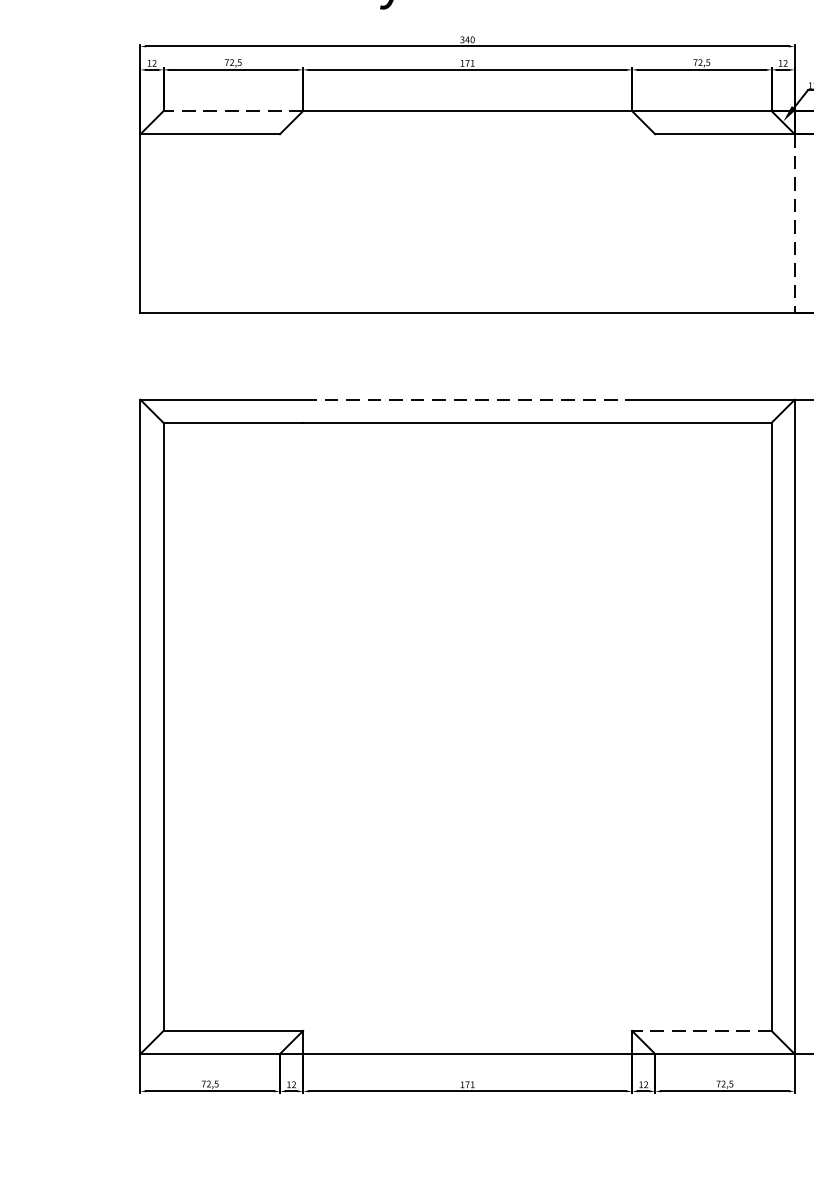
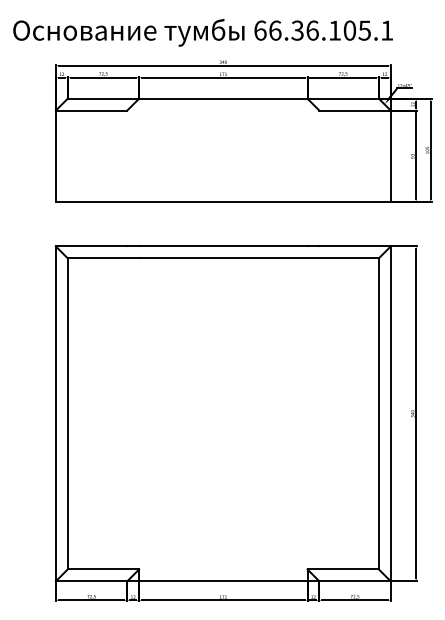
line: (233, 110) -> (103, 98), dashed -> solid
line: (794, 223) -> (390, 156), dashed -> solid
line: (467, 399) -> (223, 246), dashed -> solid
line: (702, 1030) -> (343, 569), dashed -> solid

